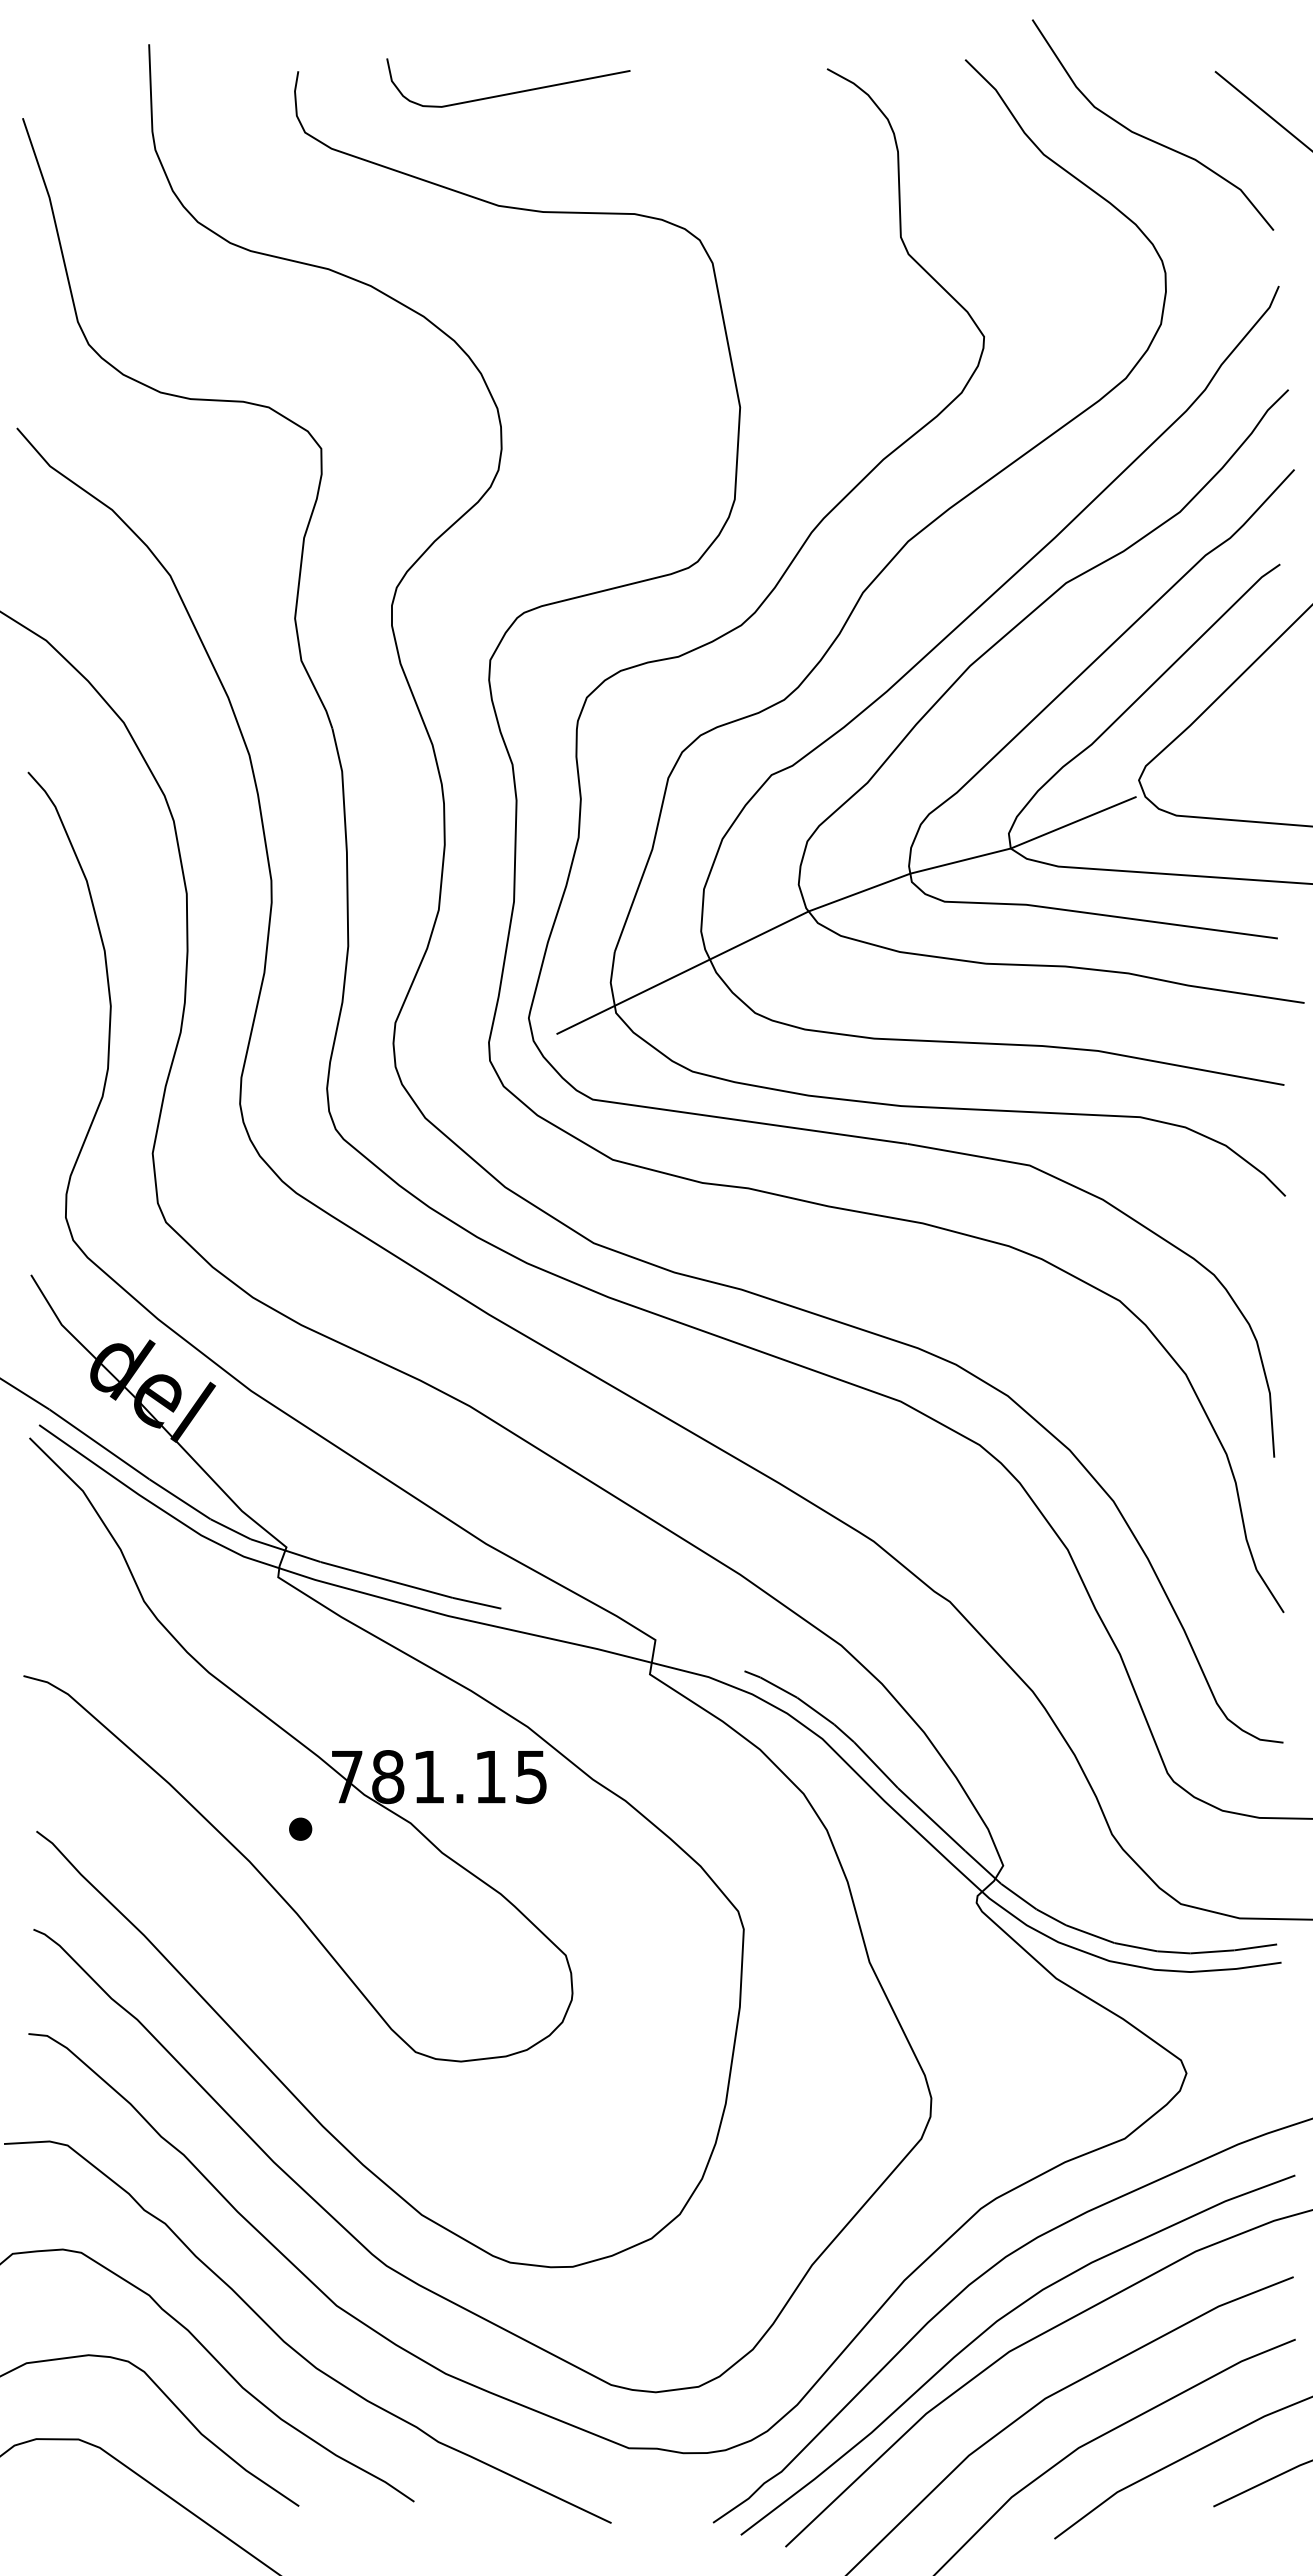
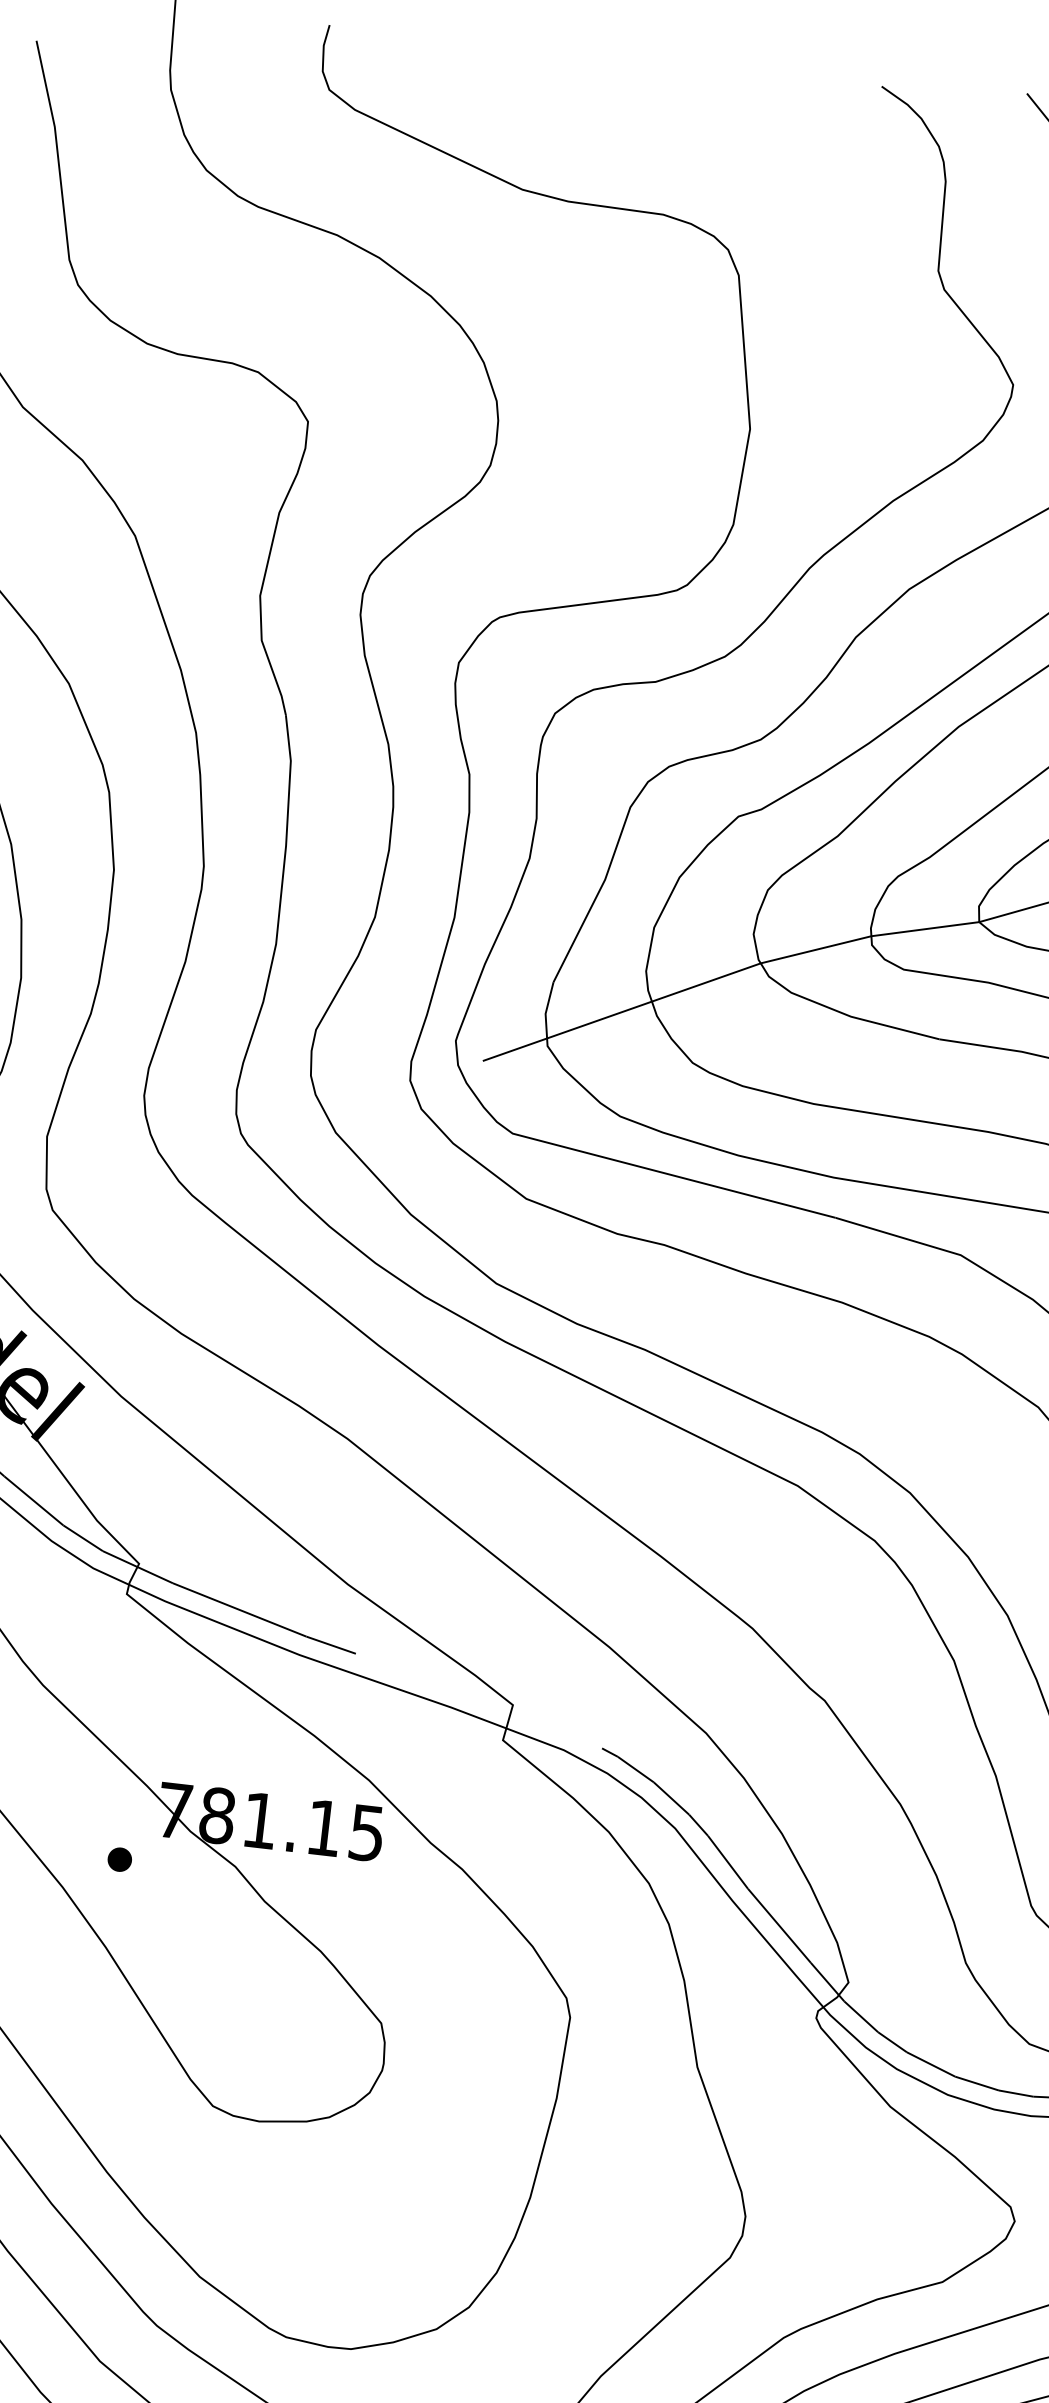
curve: (510, 92) -> (548, 72), removed

